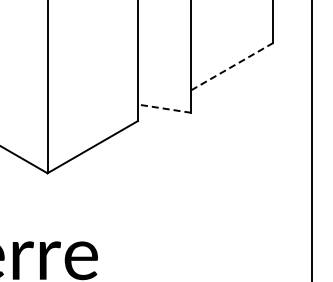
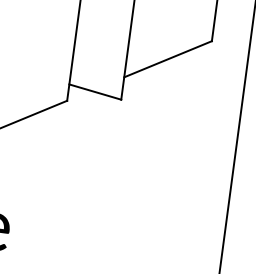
line: (231, 66) -> (167, 59), dashed -> solid
line: (164, 108) -> (95, 91), dashed -> solid

